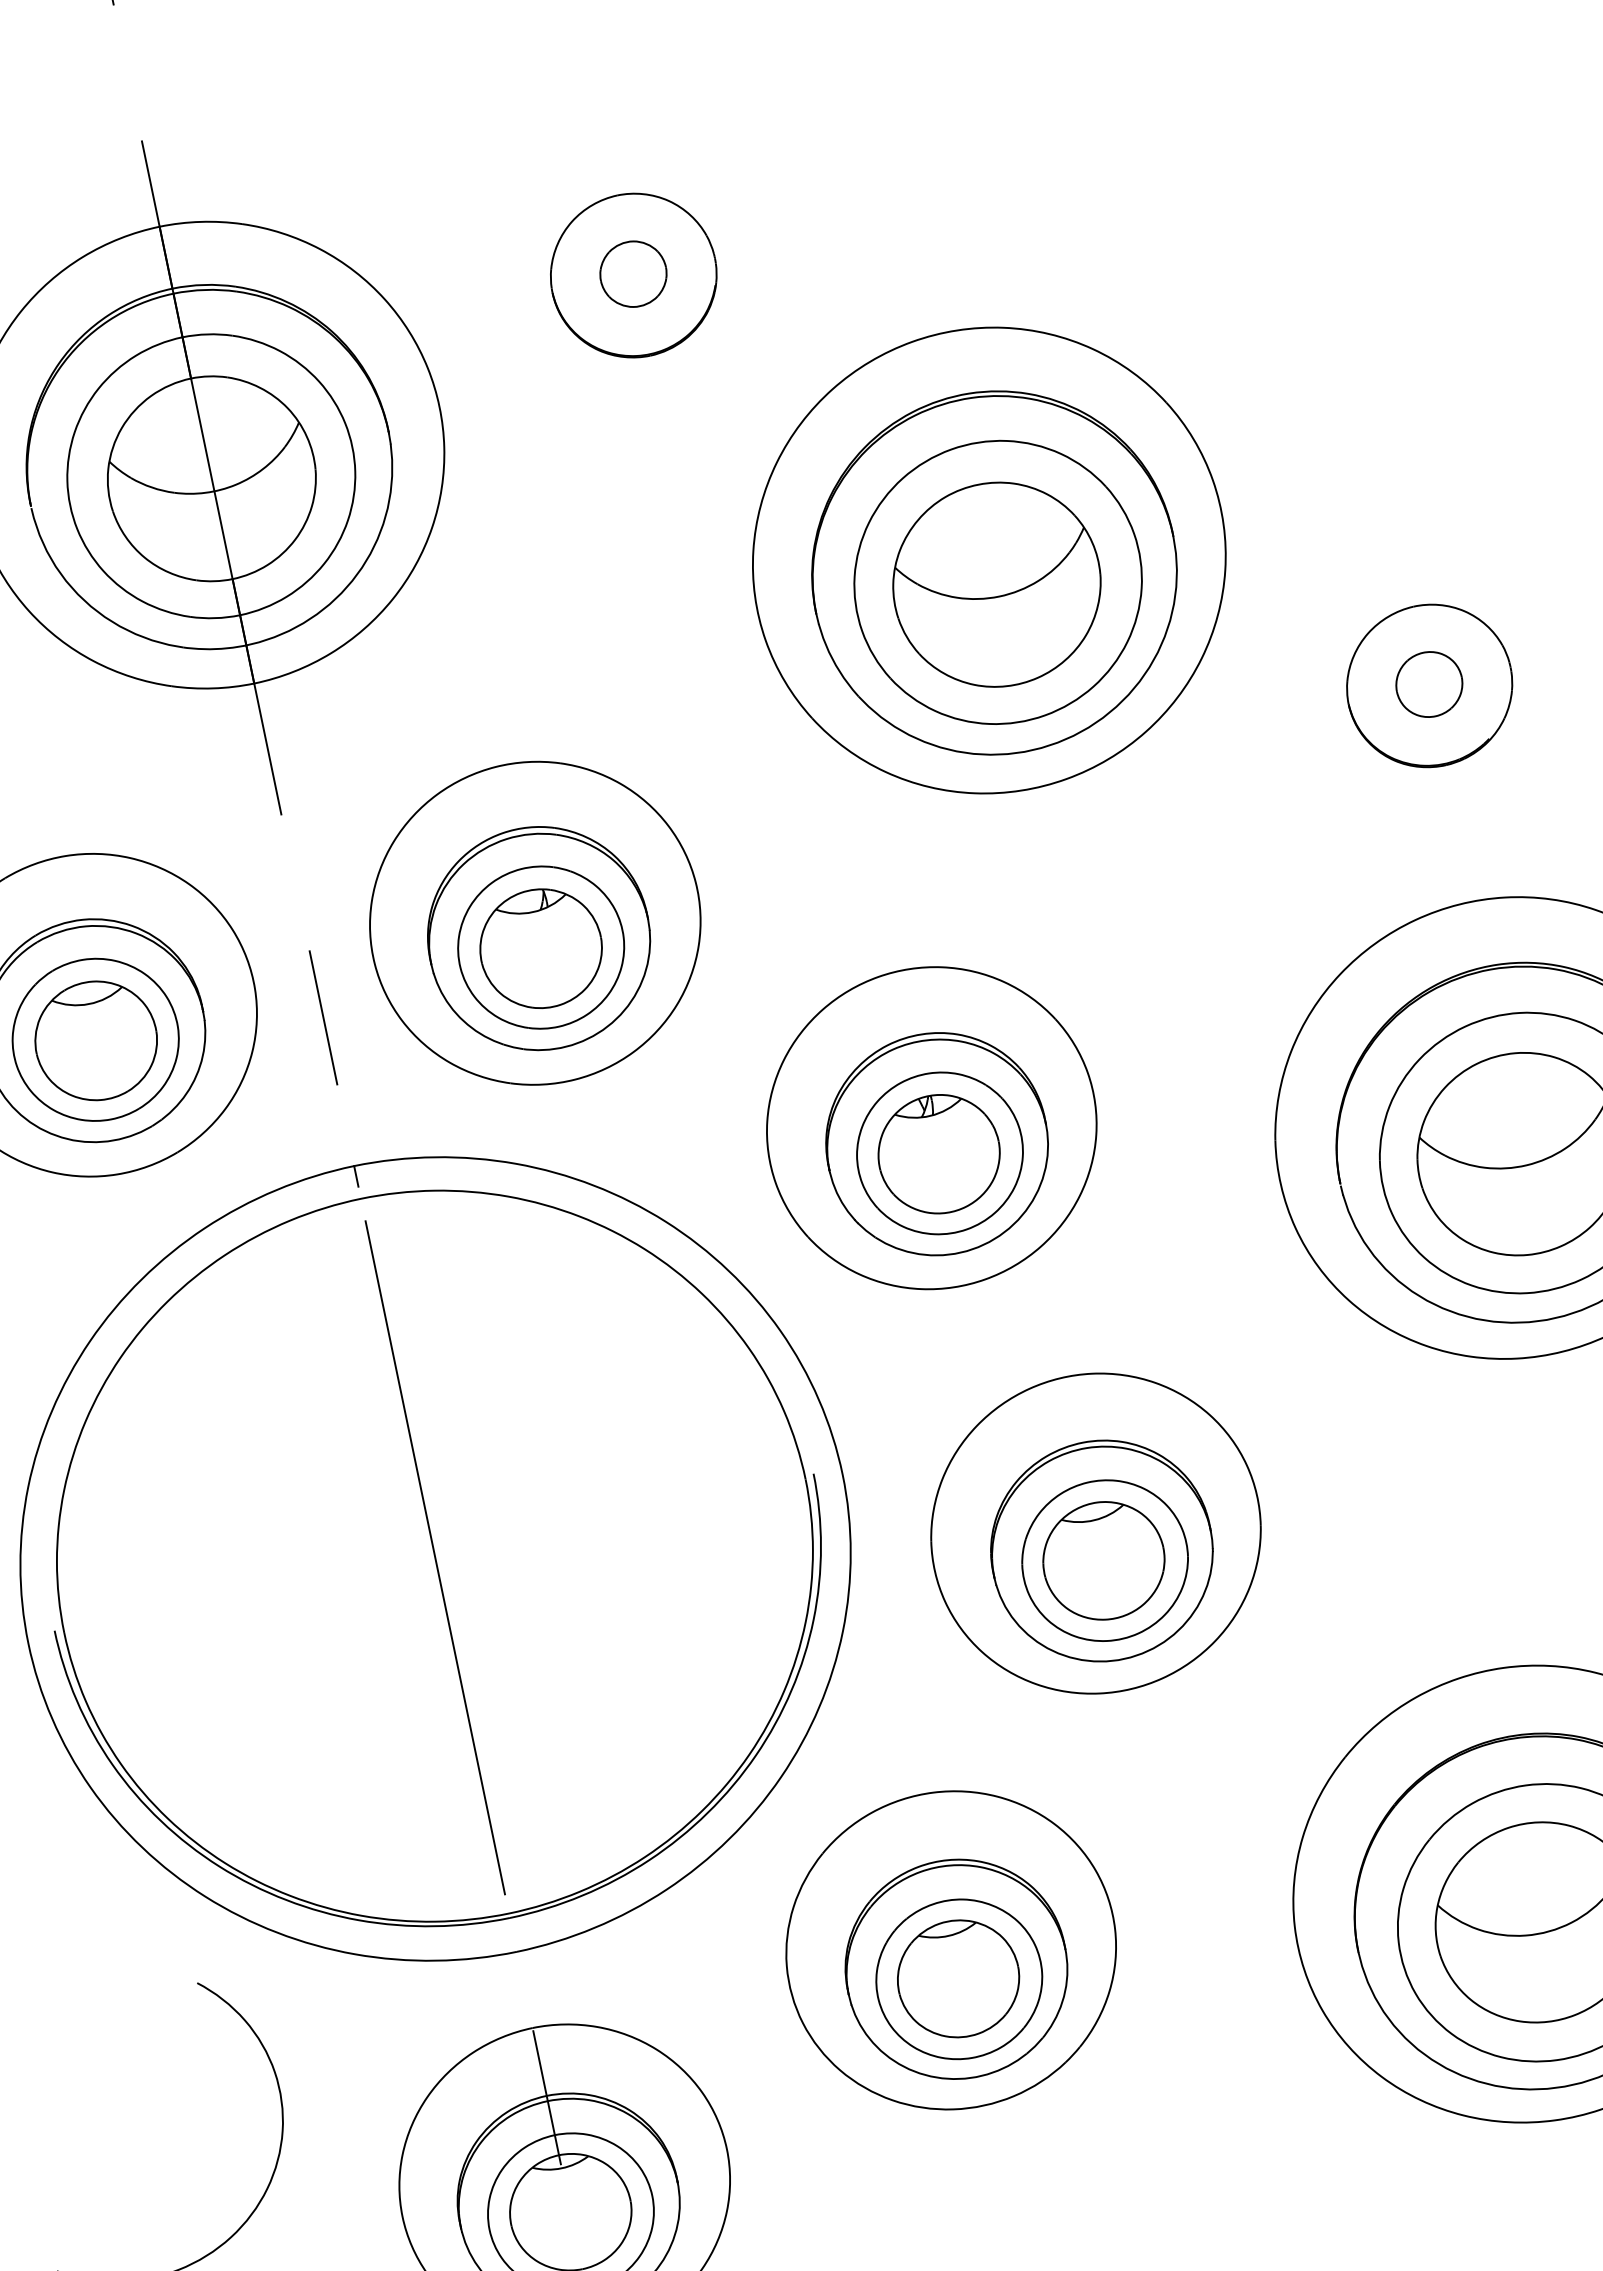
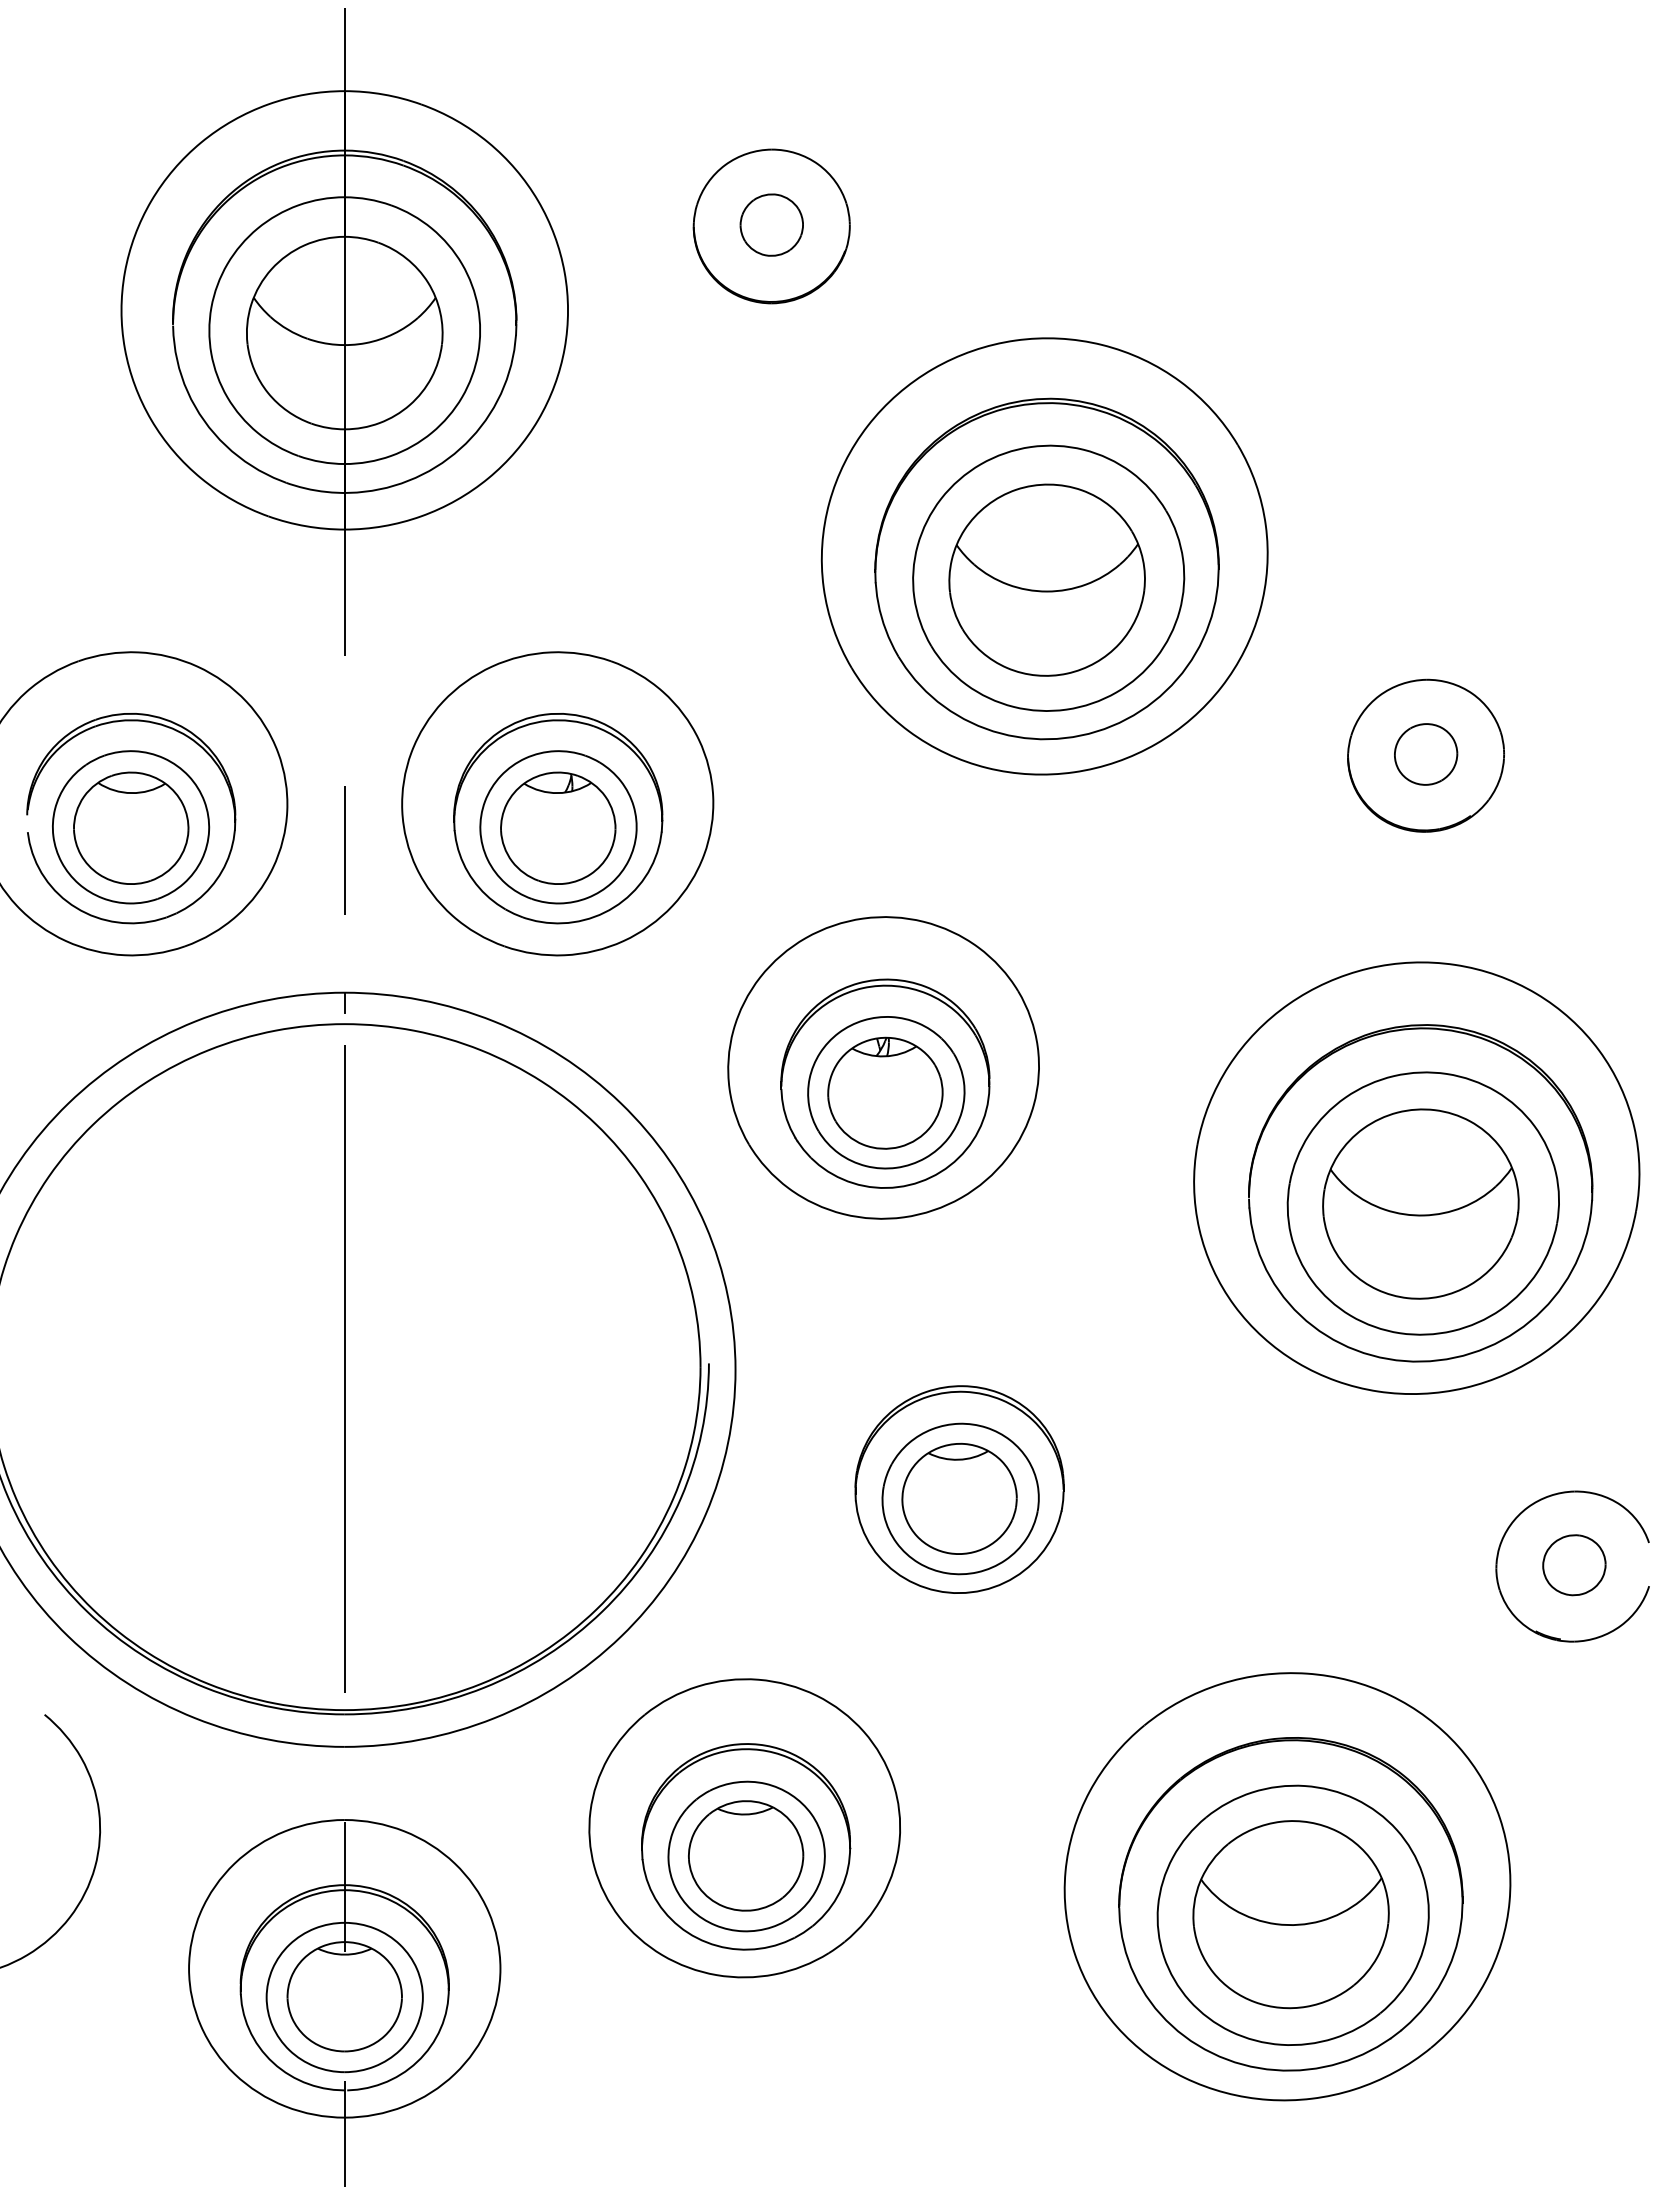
part: (1096, 1533) -> (957, 1472), removed

